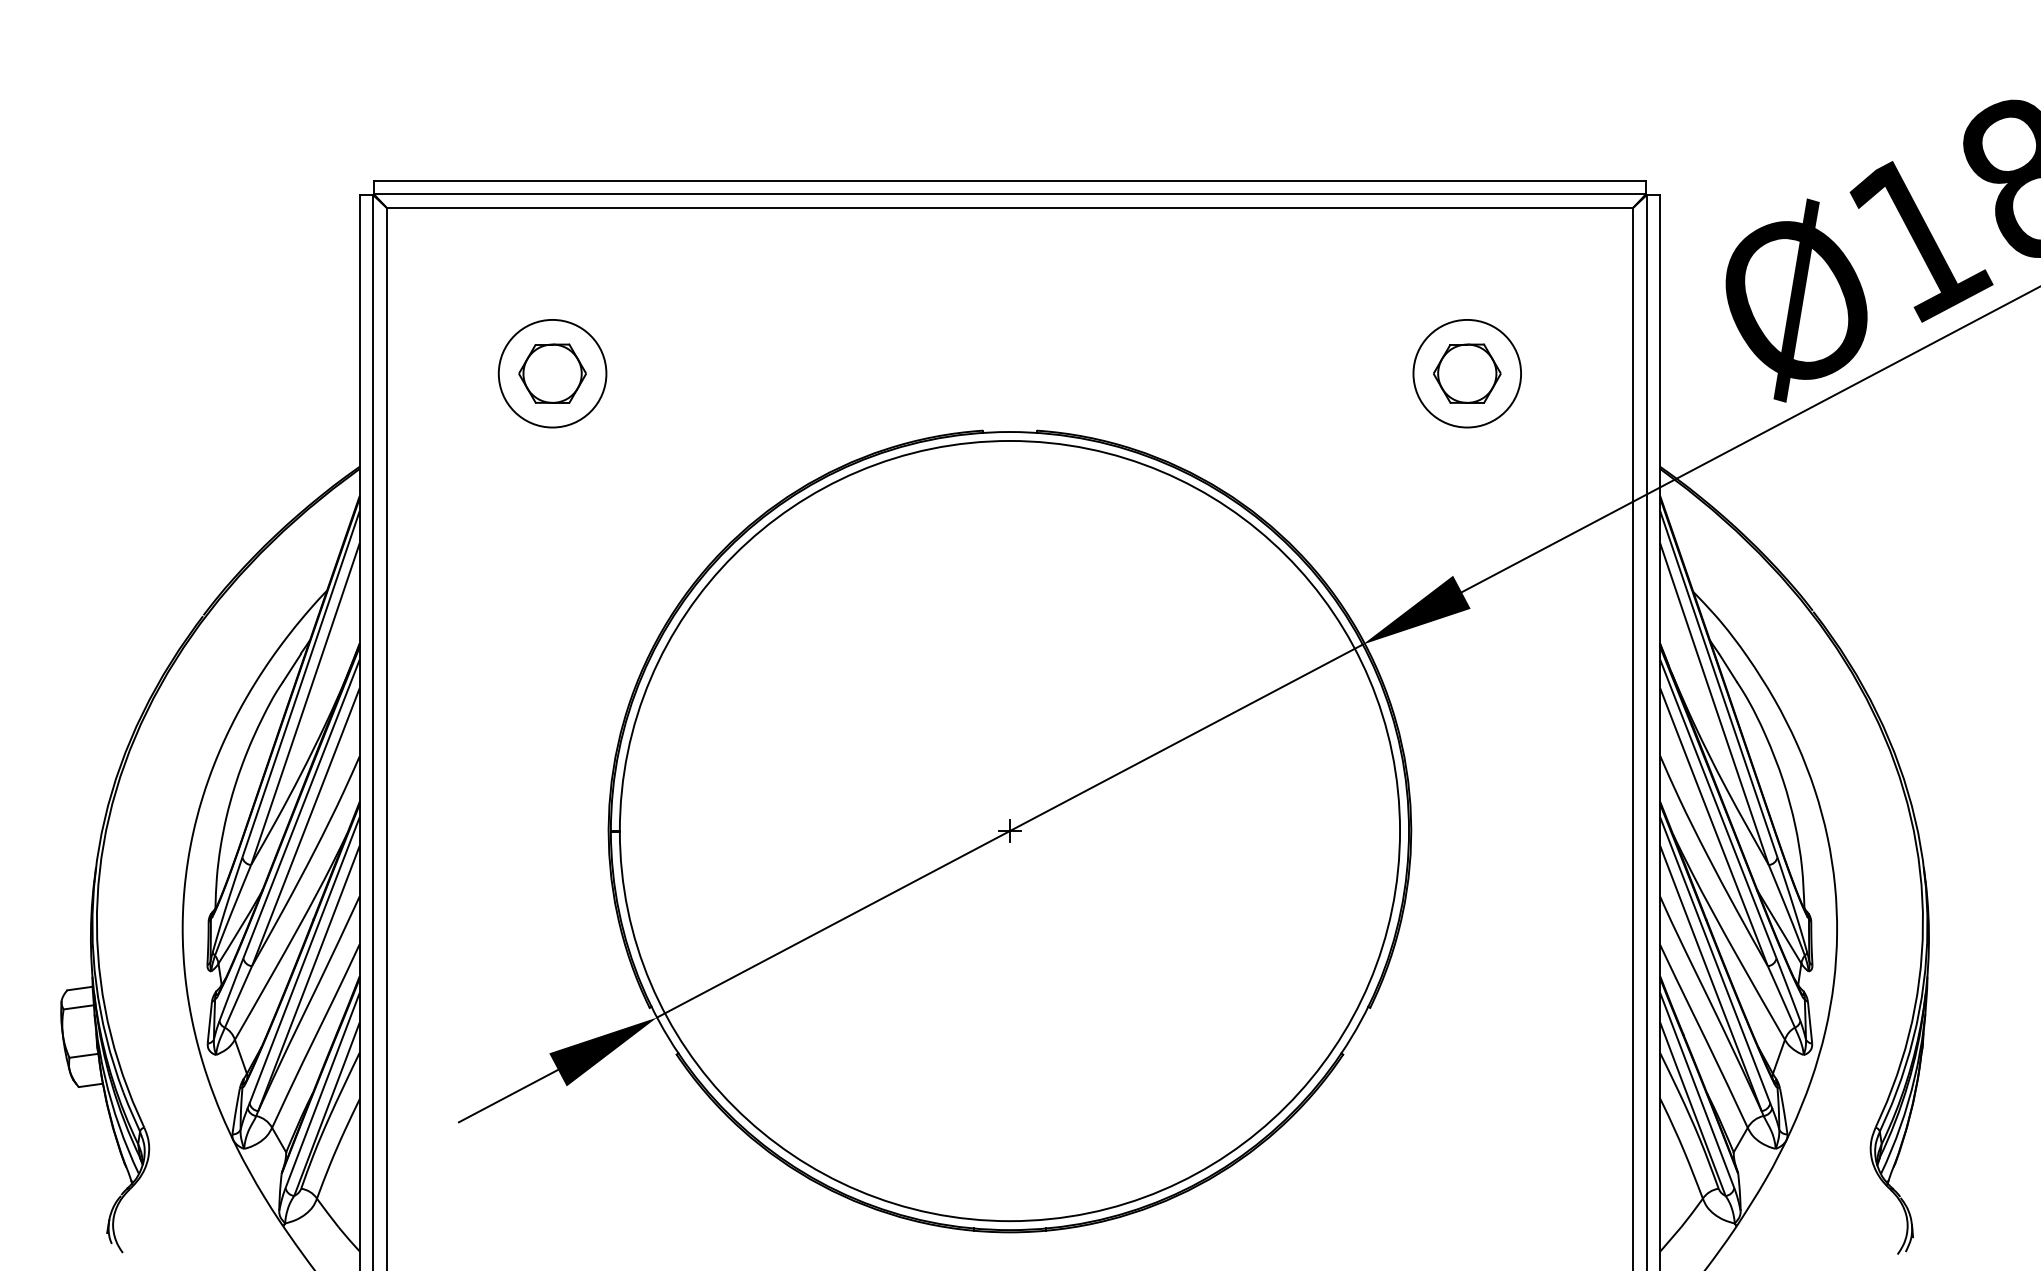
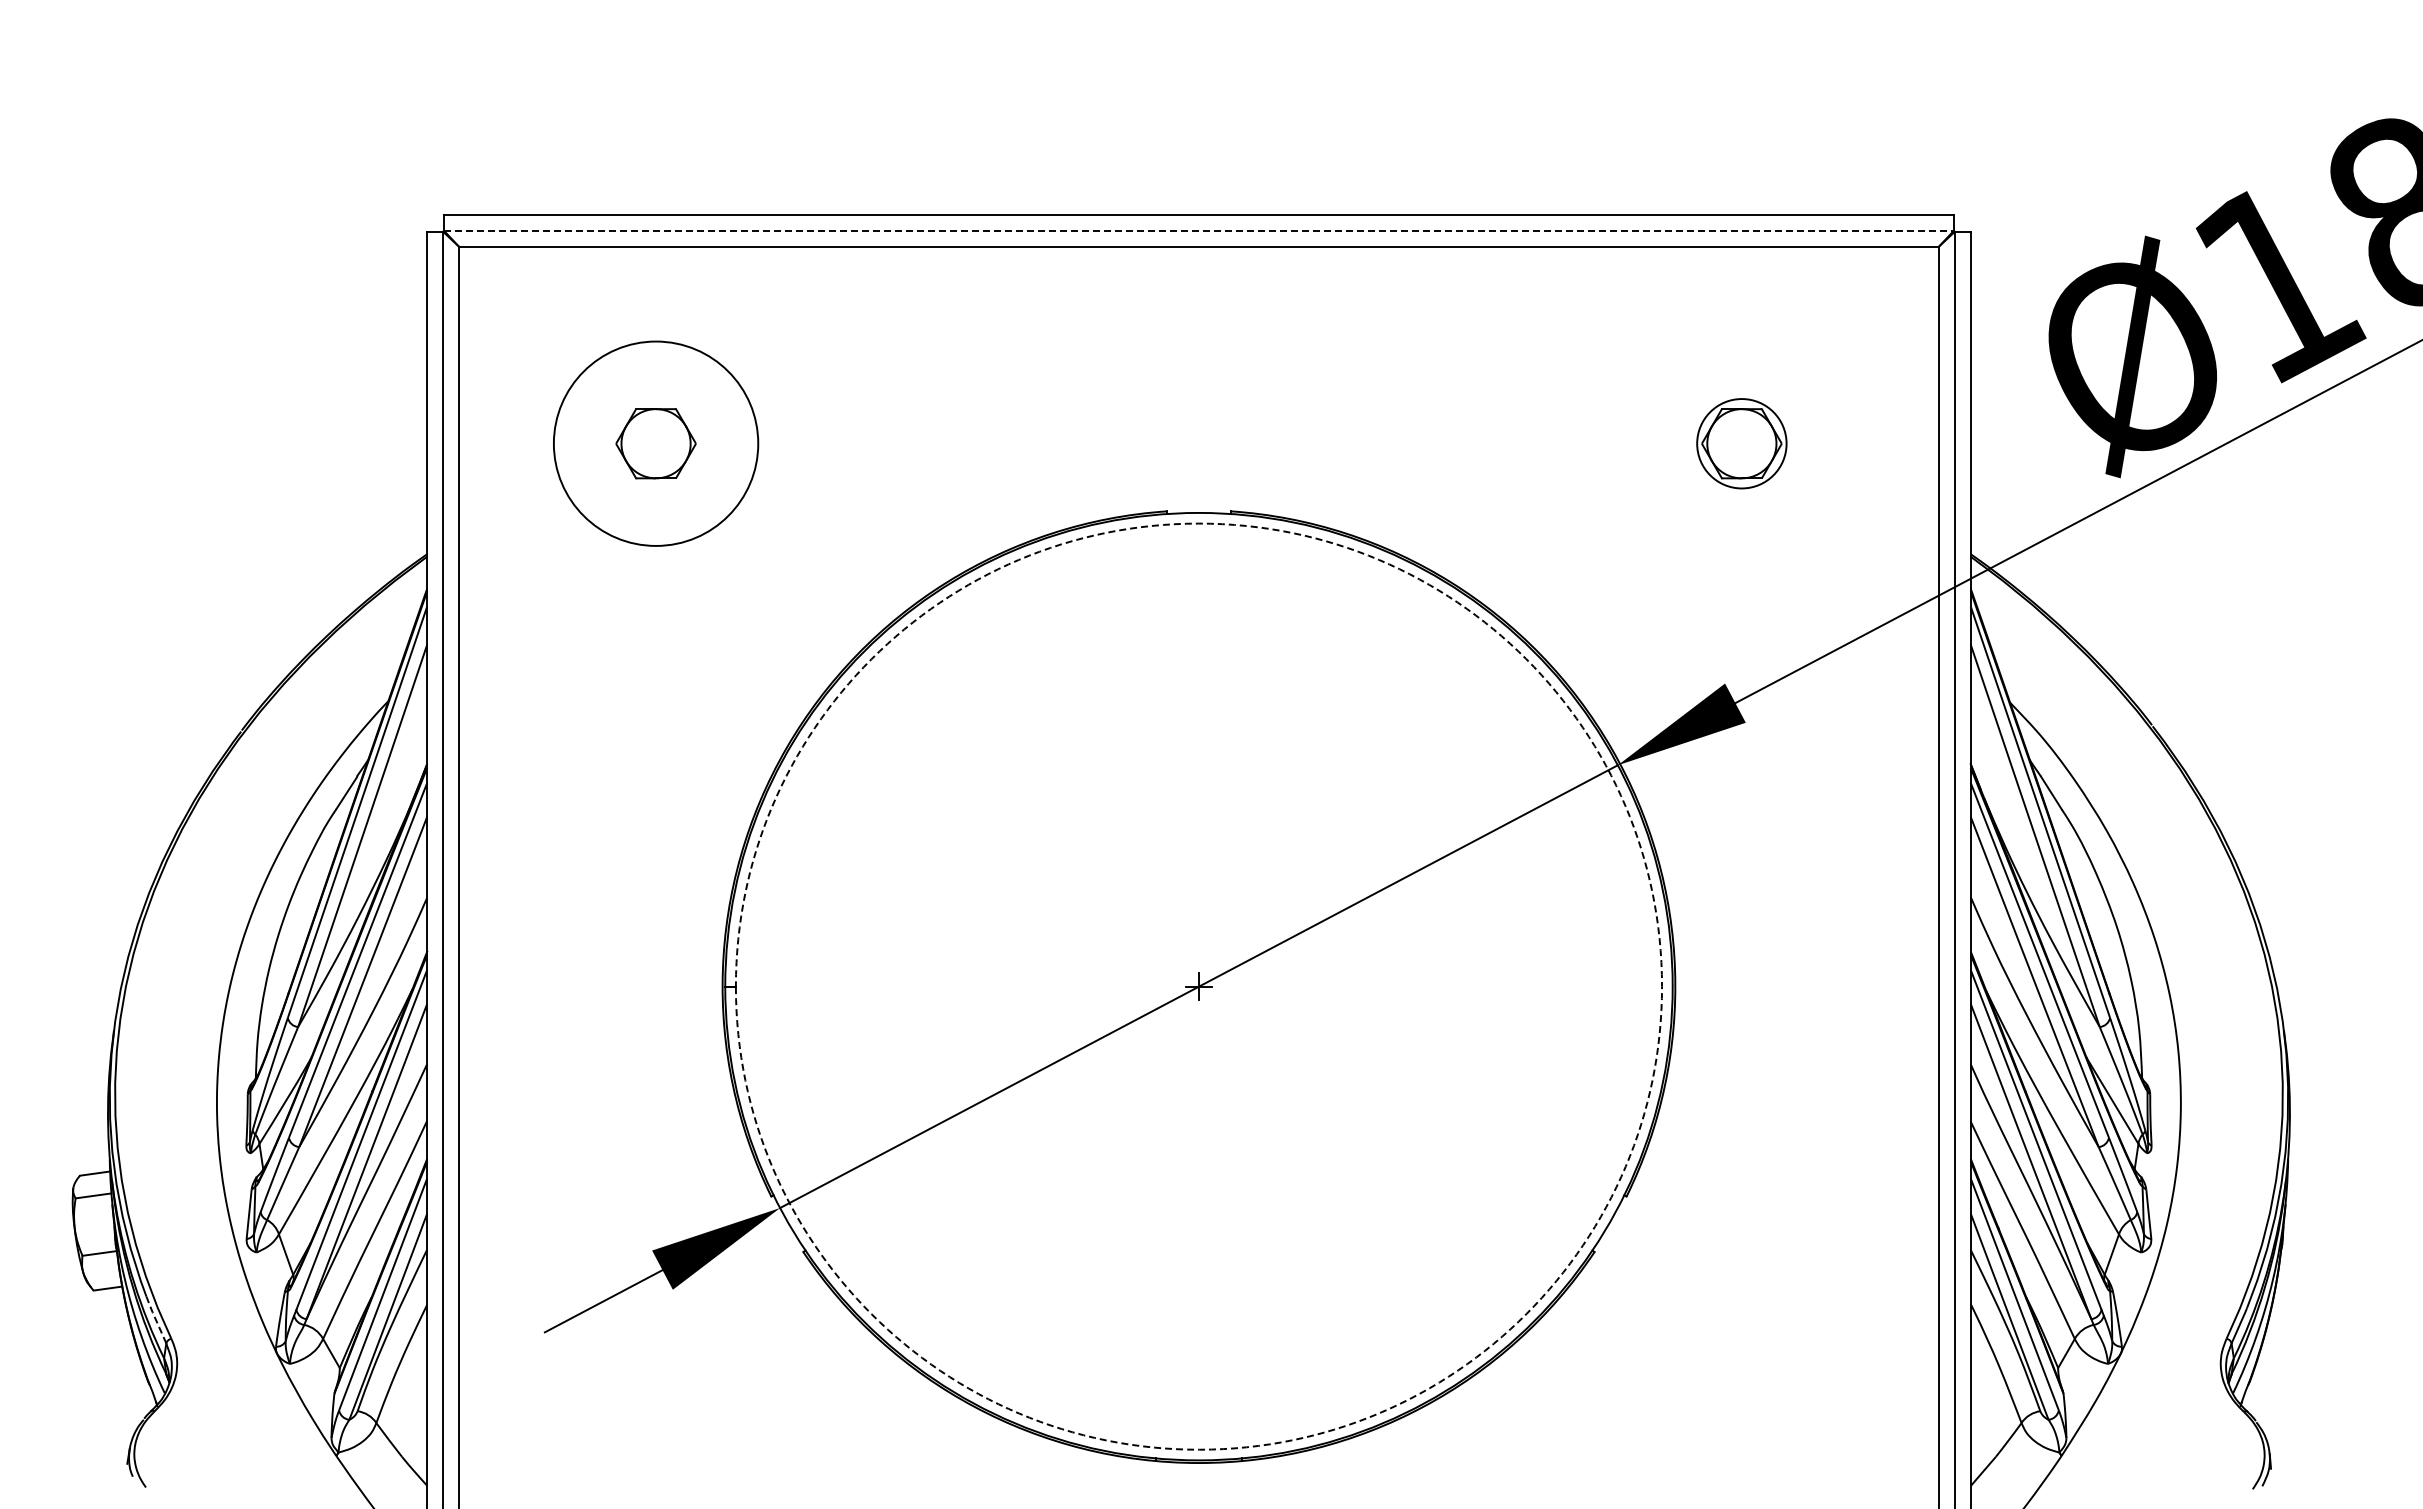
line: (1009, 194) -> (1198, 230), solid -> dashed
circle: (552, 373) -> (655, 443), size x1.6
circle: (1466, 373) -> (1741, 443), size x0.7
arc: (1400, 830) -> (1662, 986), solid -> dashed
line: (130, 1111) -> (155, 1319), solid -> dashed

